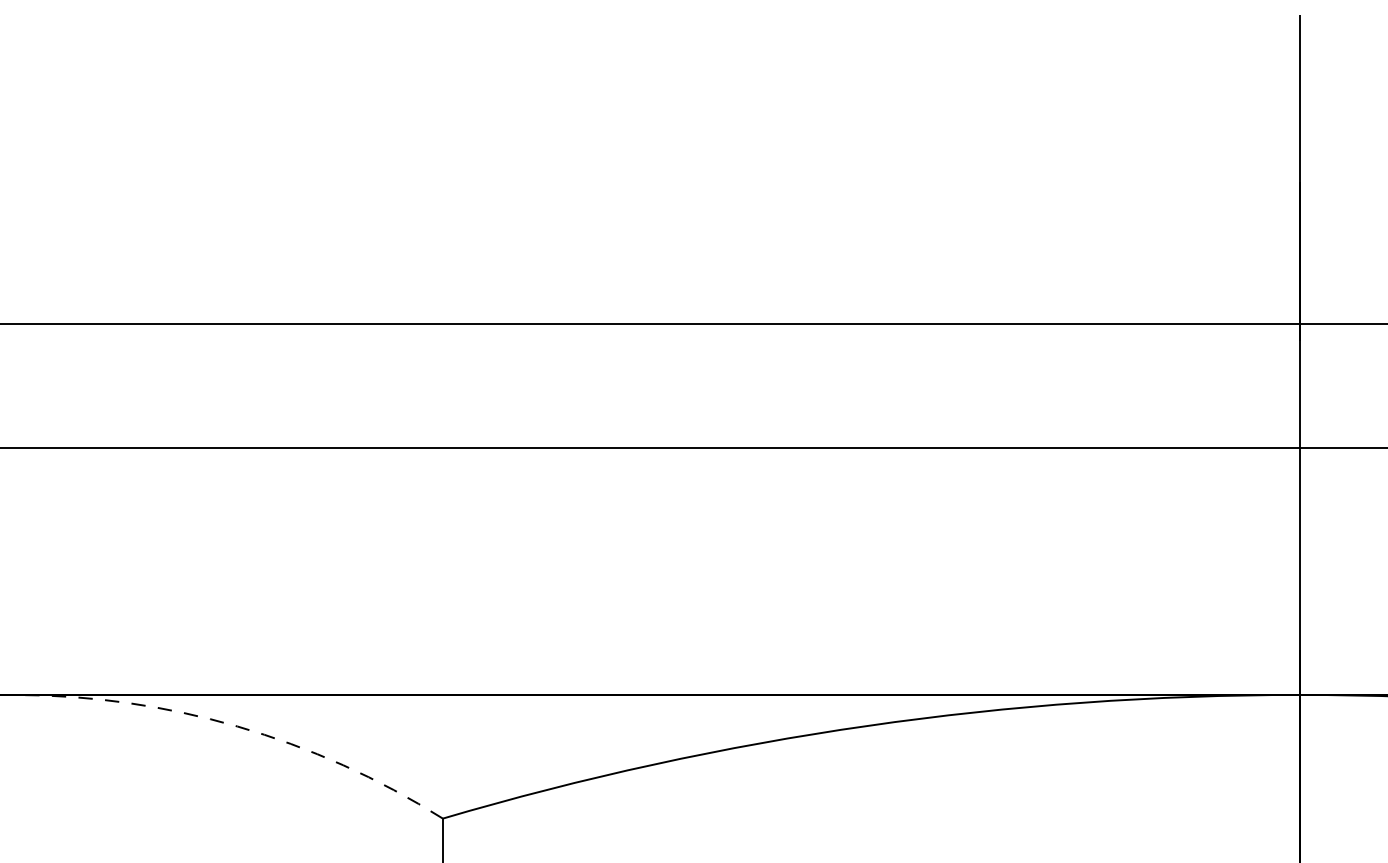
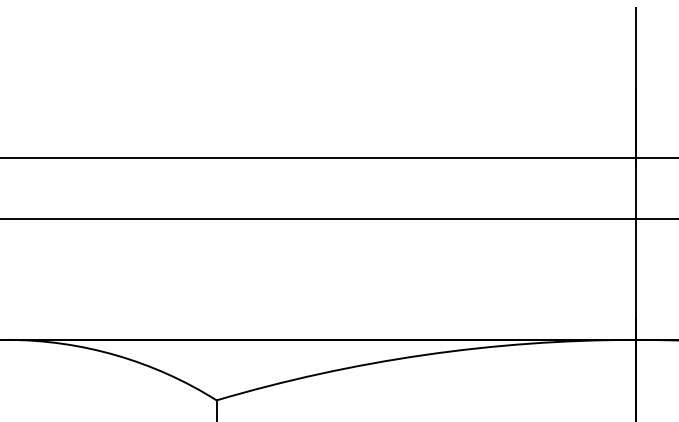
arc: (238, 726) -> (116, 355), dashed -> solid

